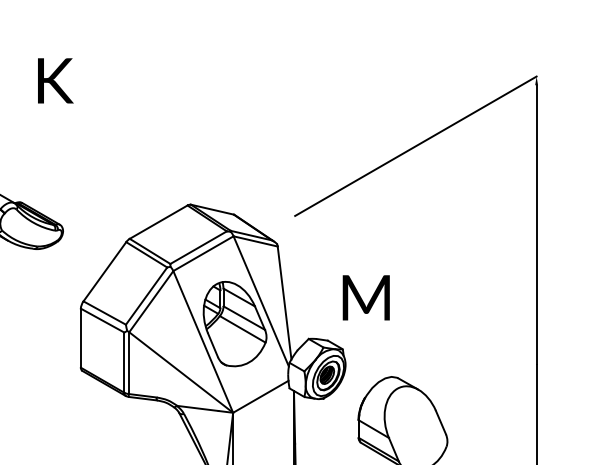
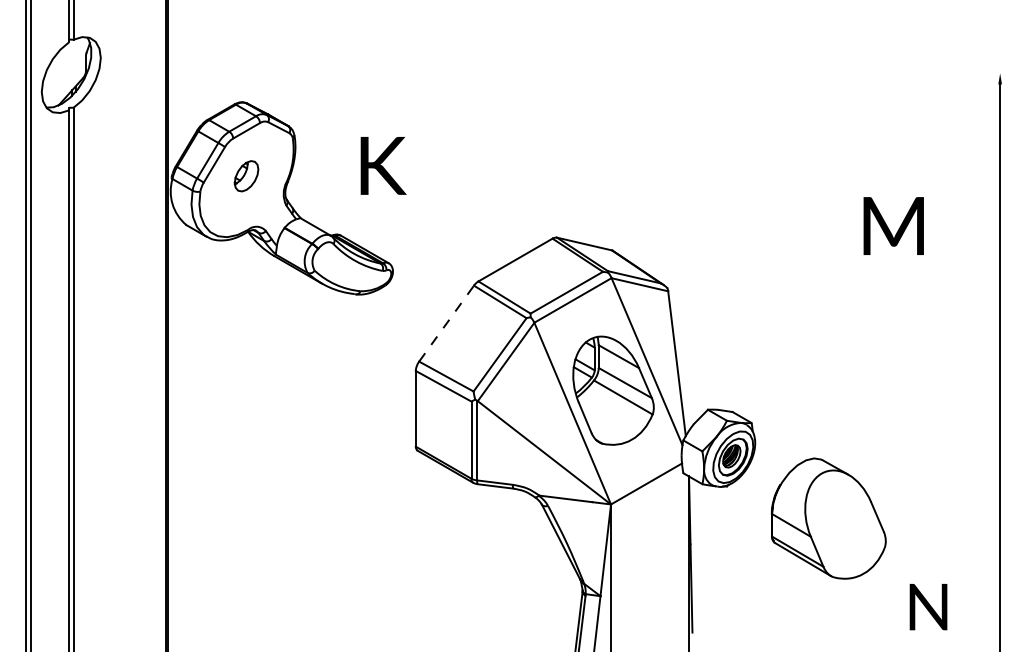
text: (55, 80) -> (383, 165), moved
line: (416, 146) -> (845, 162), removed
line: (104, 271) -> (446, 323), solid -> dashed
text: (366, 297) -> (893, 225), moved

